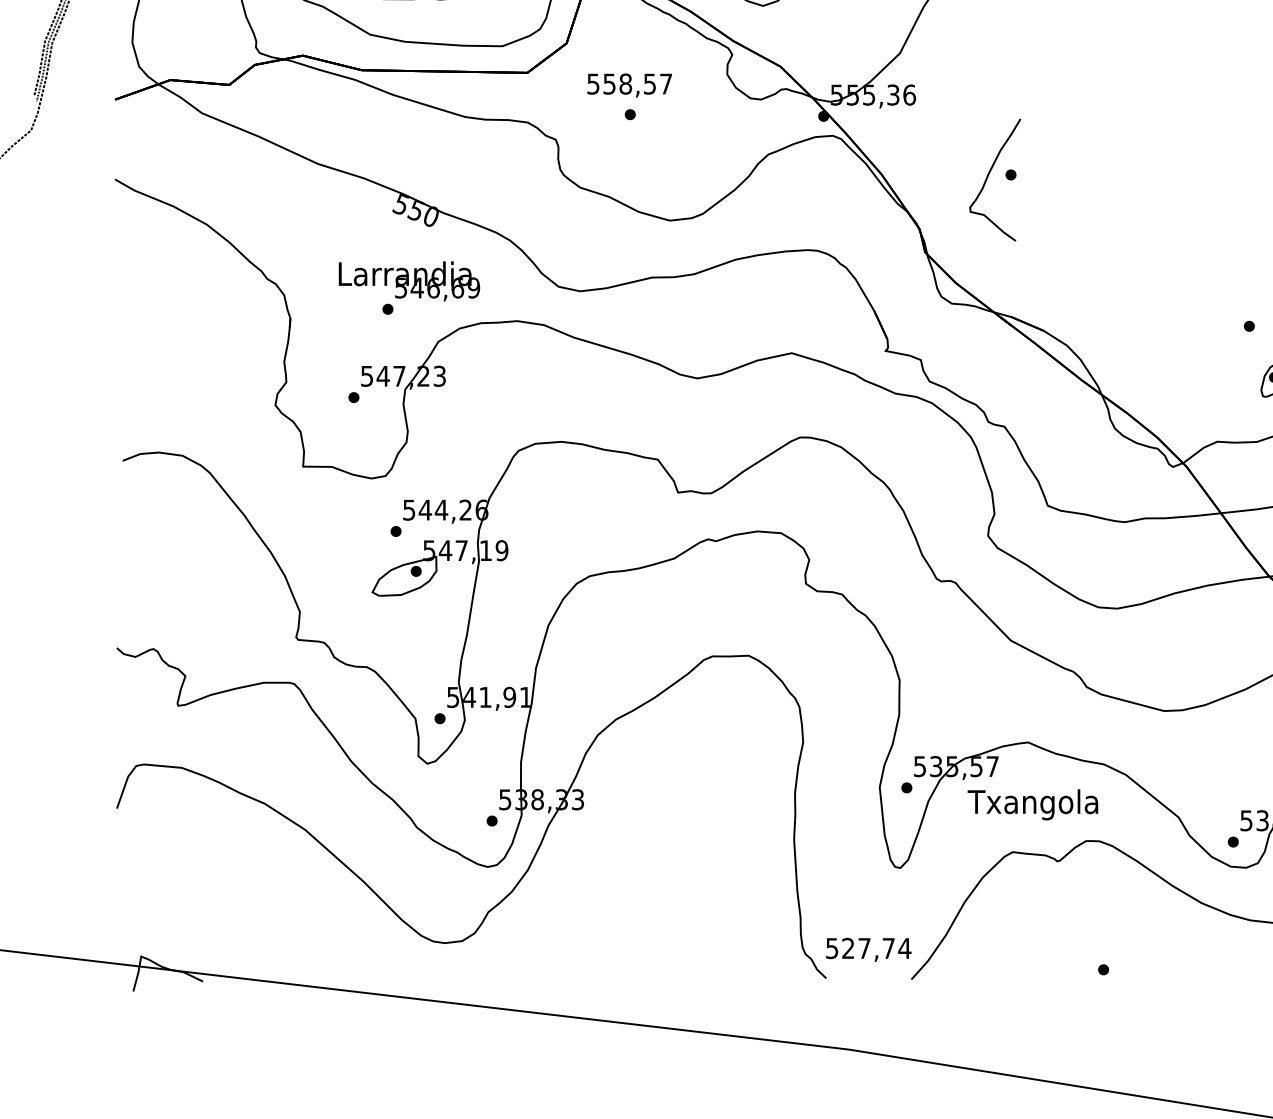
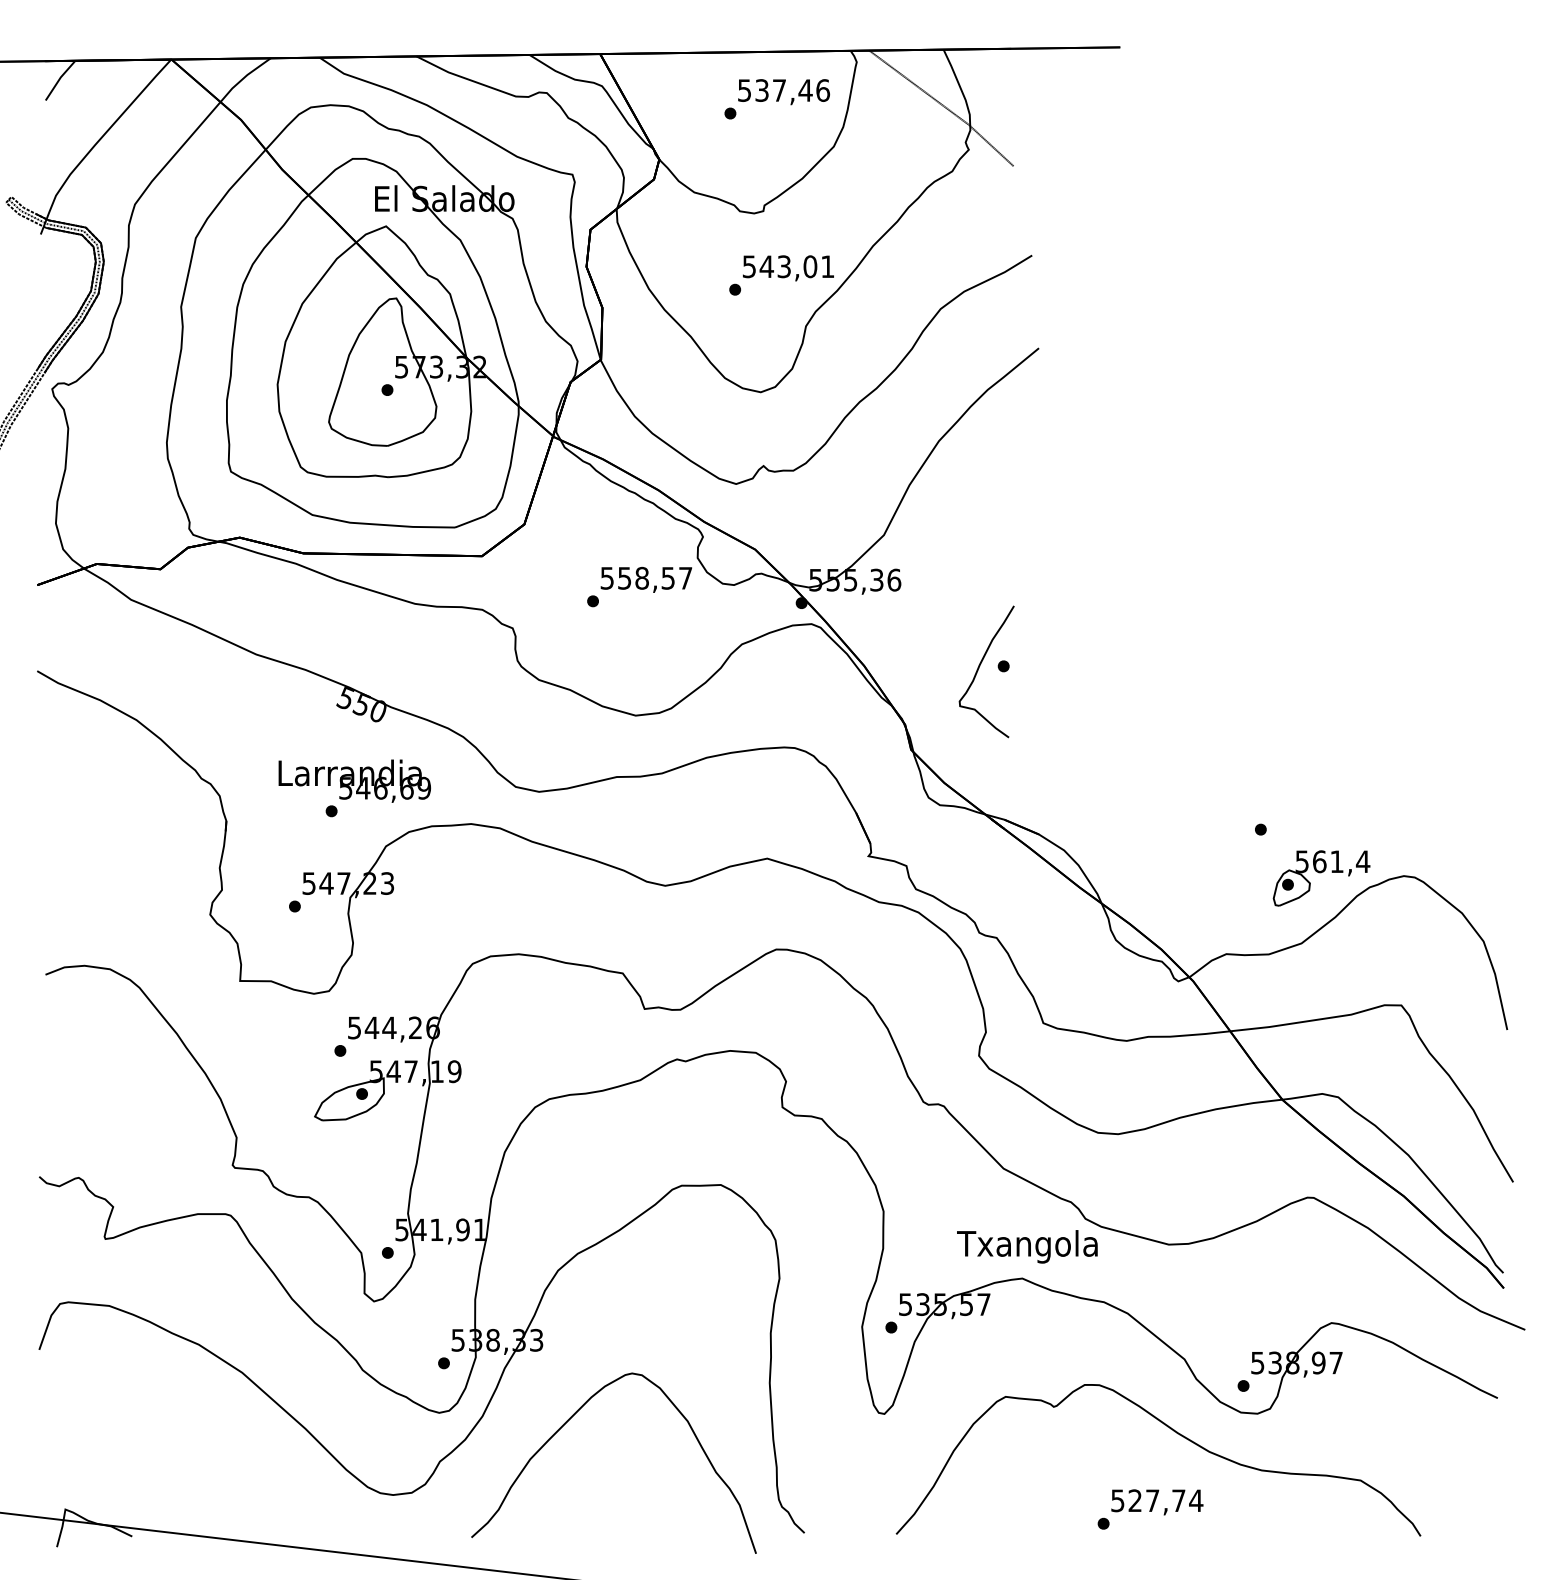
text: (628, 85) -> (645, 579), moved
text: (1033, 804) -> (1027, 1246), moved
curve: (609, 873) -> (570, 1419), added
text: (868, 950) -> (1157, 1502), moved

